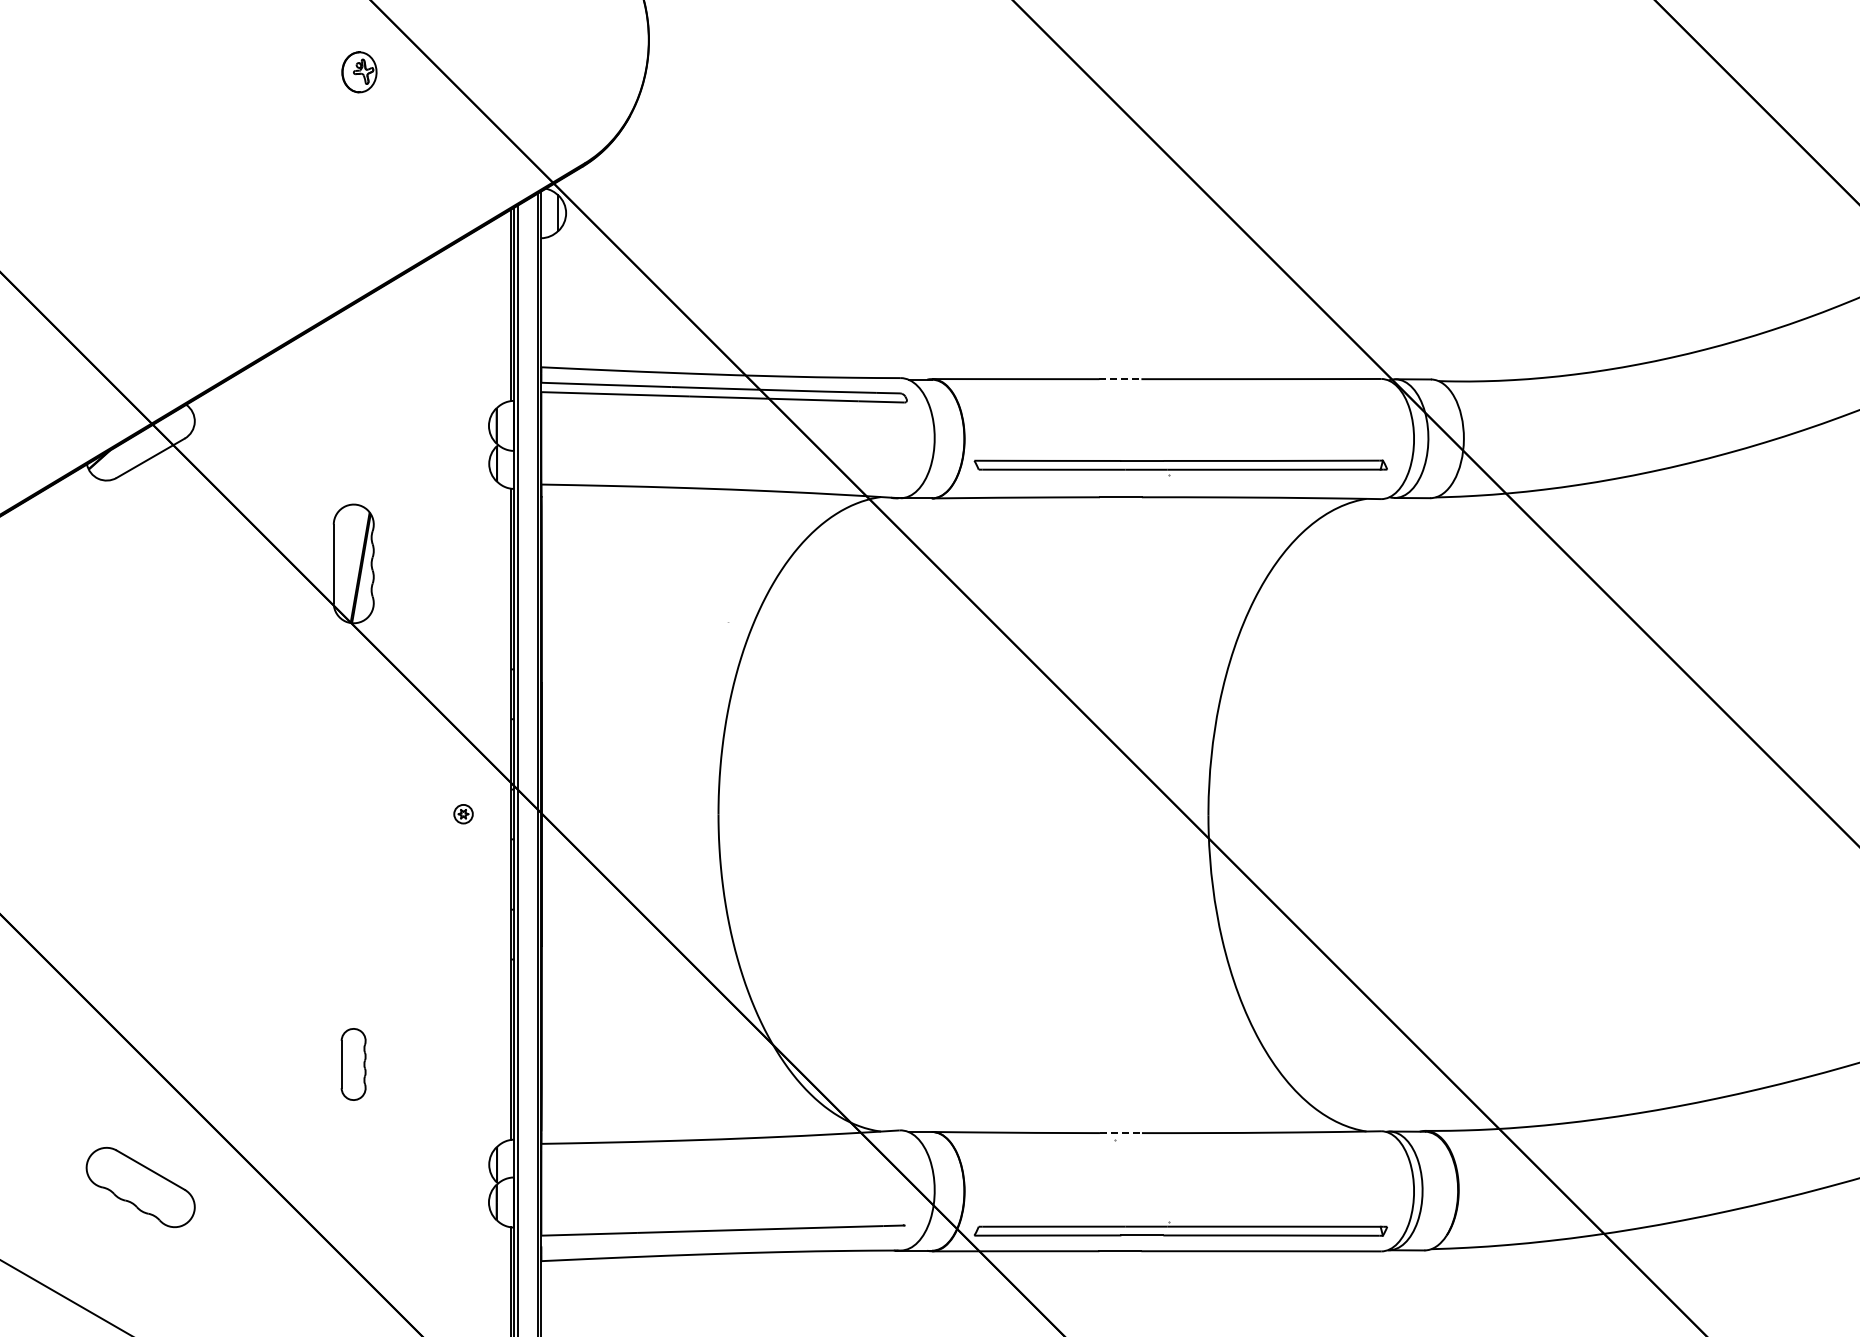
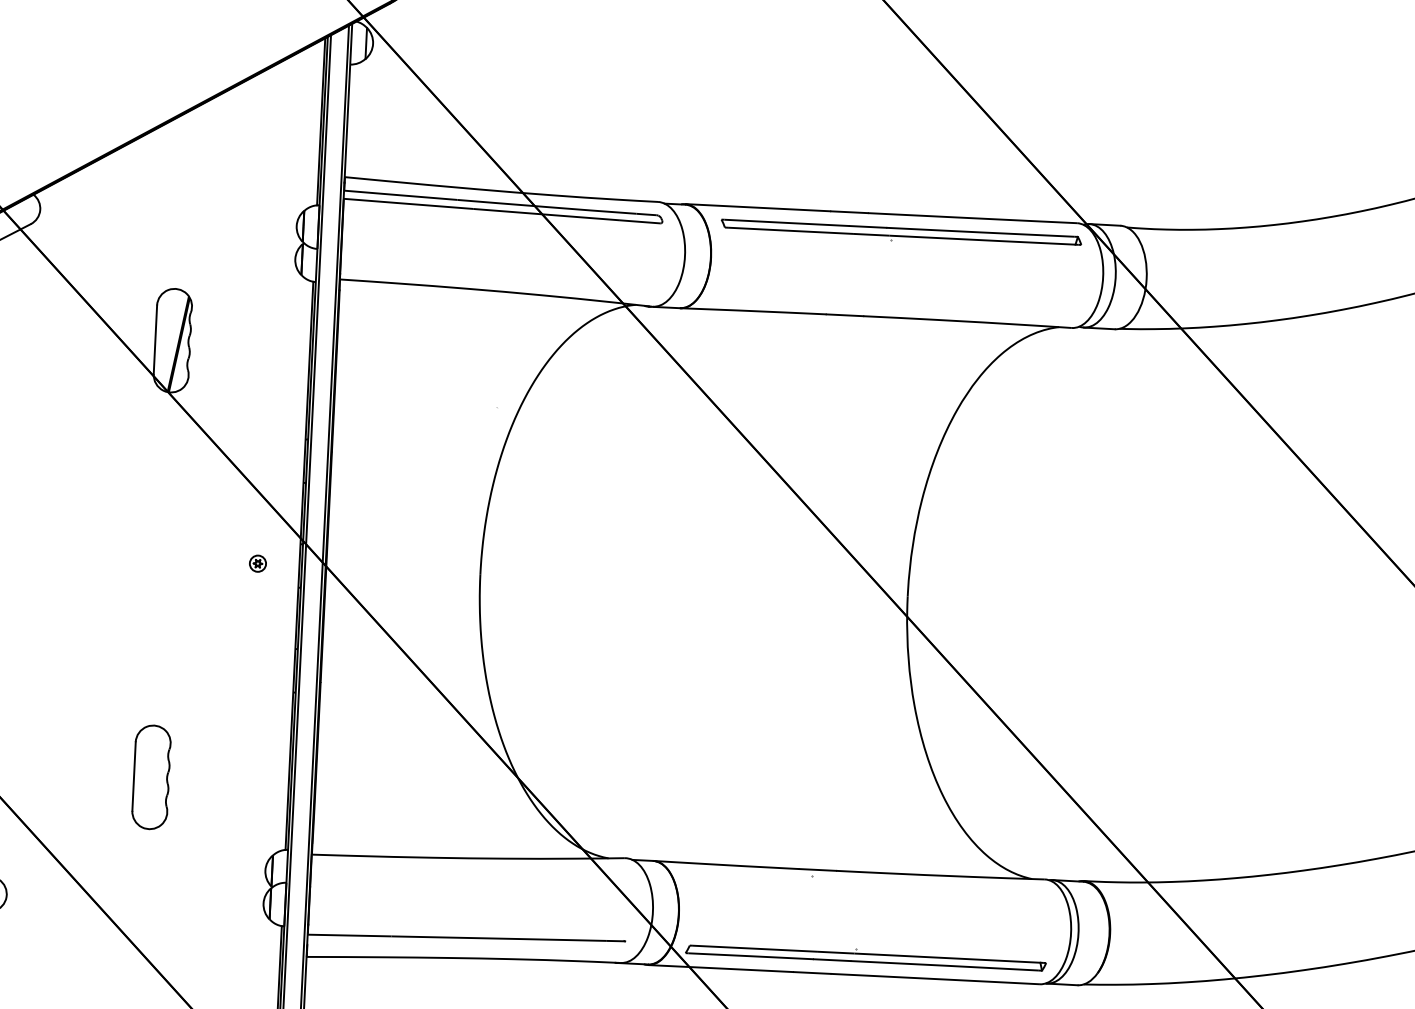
line: (1120, 379) -> (849, 212), dashed -> solid
part: (1180, 467) -> (901, 234), moved
part: (353, 1064) -> (151, 777), size x1.67
line: (1120, 1133) -> (817, 870), dashed -> solid

